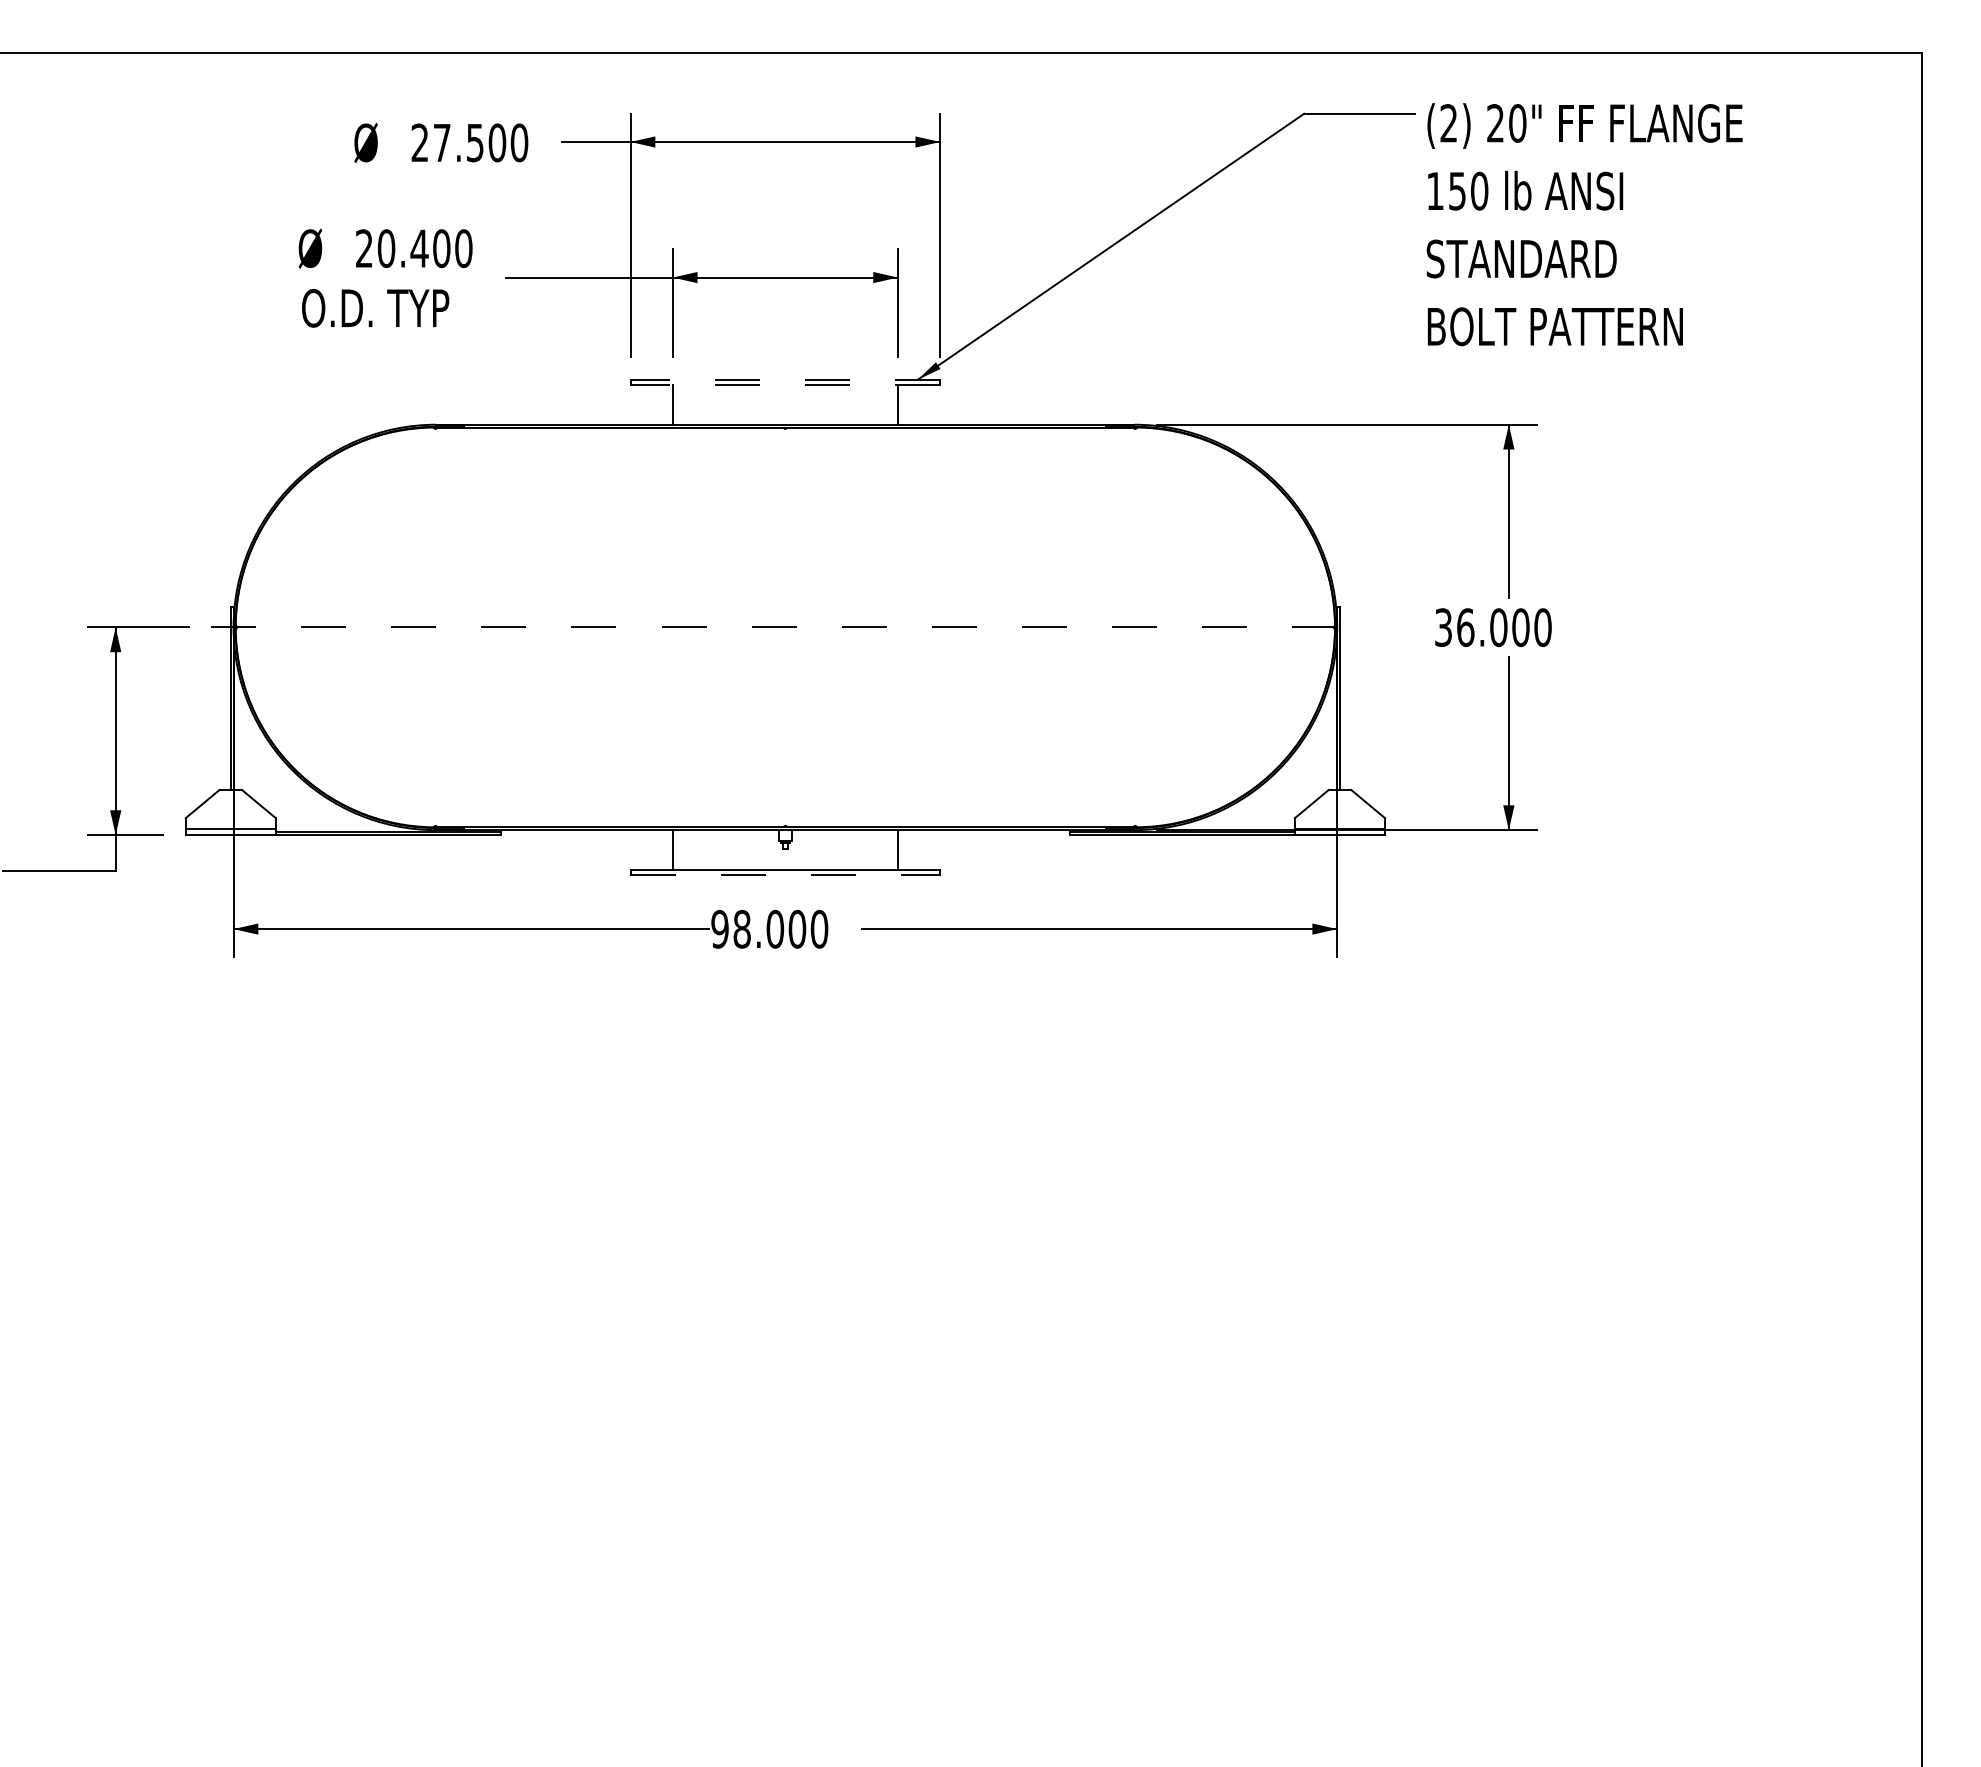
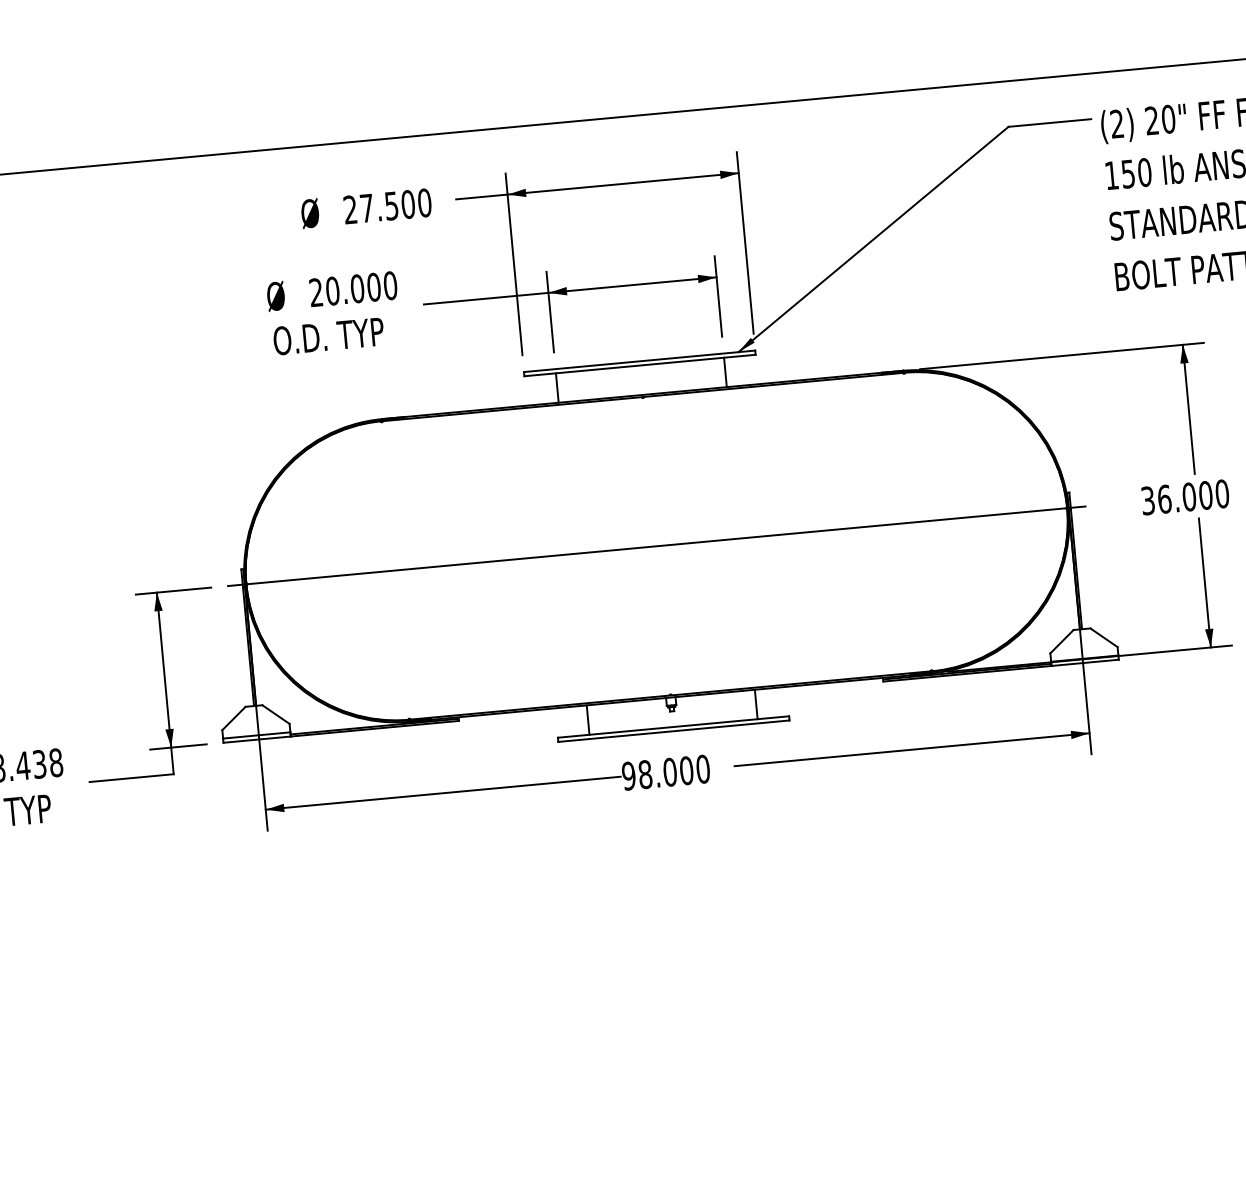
text: (419, 248) -> (357, 288), 20.400 -> 20.000
line: (785, 379) -> (639, 361), dashed -> solid
line: (785, 385) -> (640, 365), dashed -> solid
line: (785, 627) -> (656, 546), dashed -> solid
line: (785, 875) -> (674, 731), dashed -> solid

